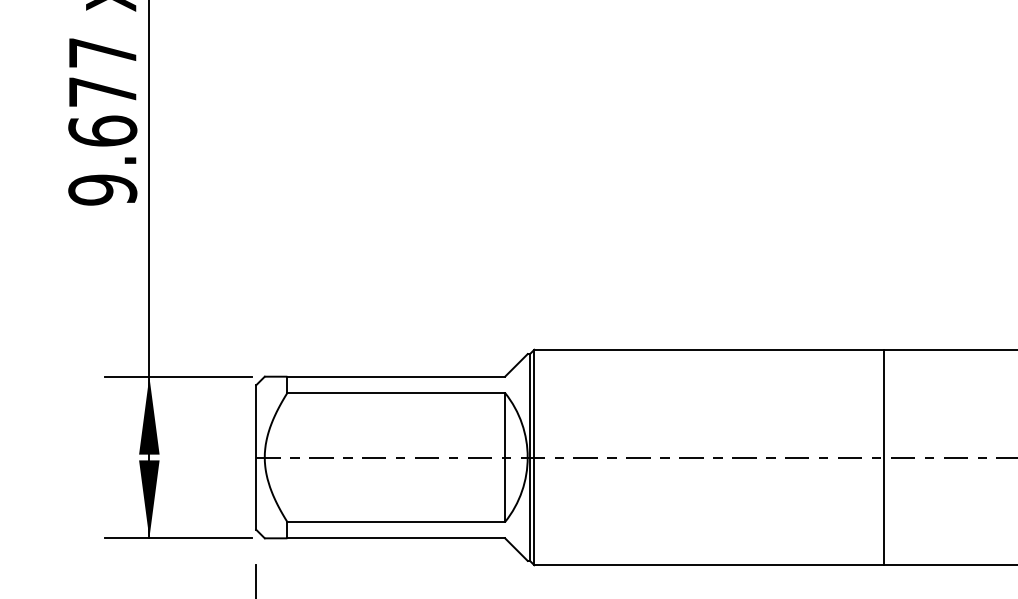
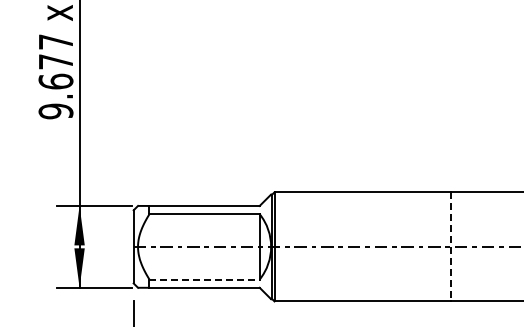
line: (883, 456) -> (451, 246), solid -> dashed
line: (398, 521) -> (205, 279), solid -> dashed

